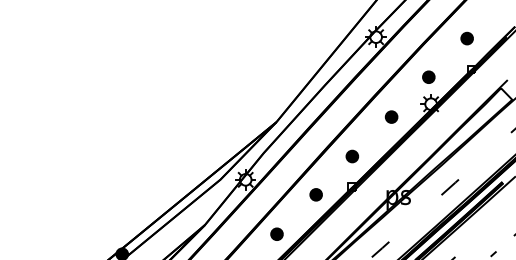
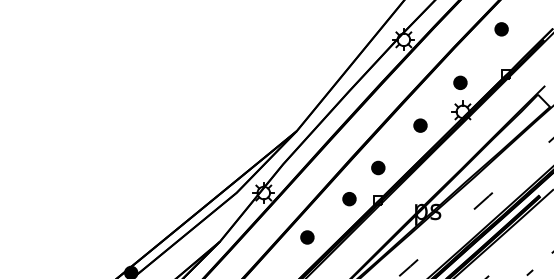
part: (467, 38) -> (501, 29), moved
part: (316, 195) -> (349, 199), moved
part: (277, 234) -> (307, 237), moved

